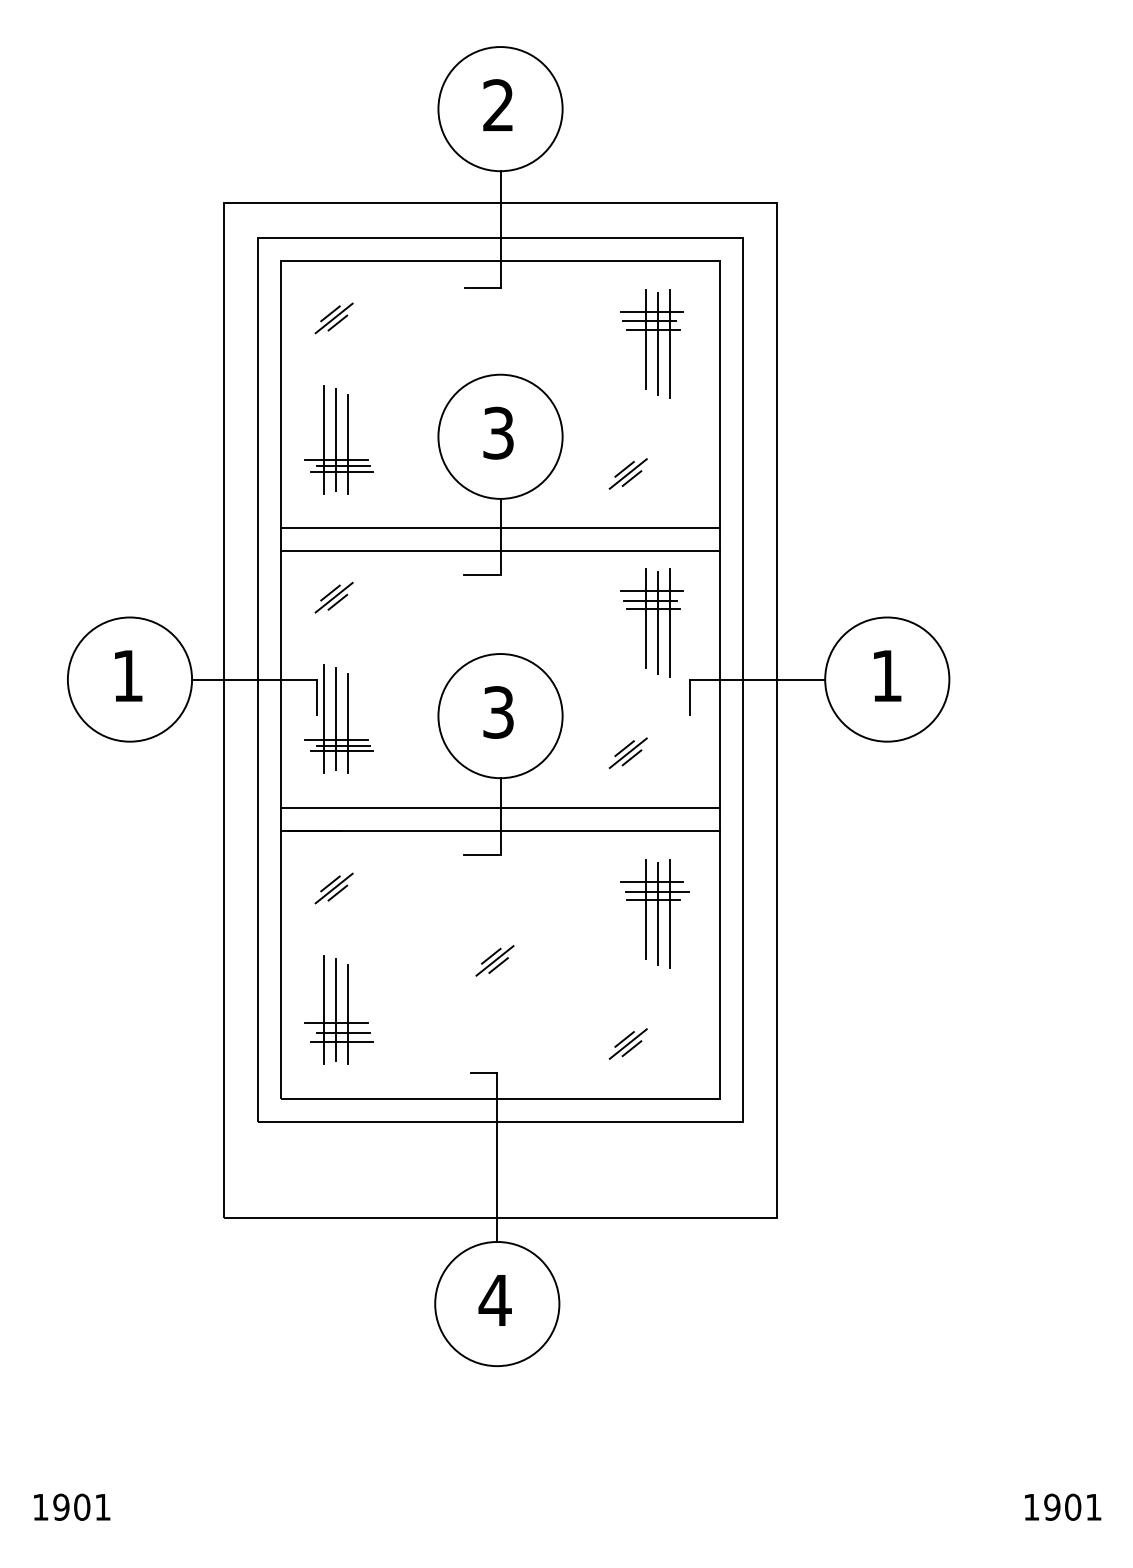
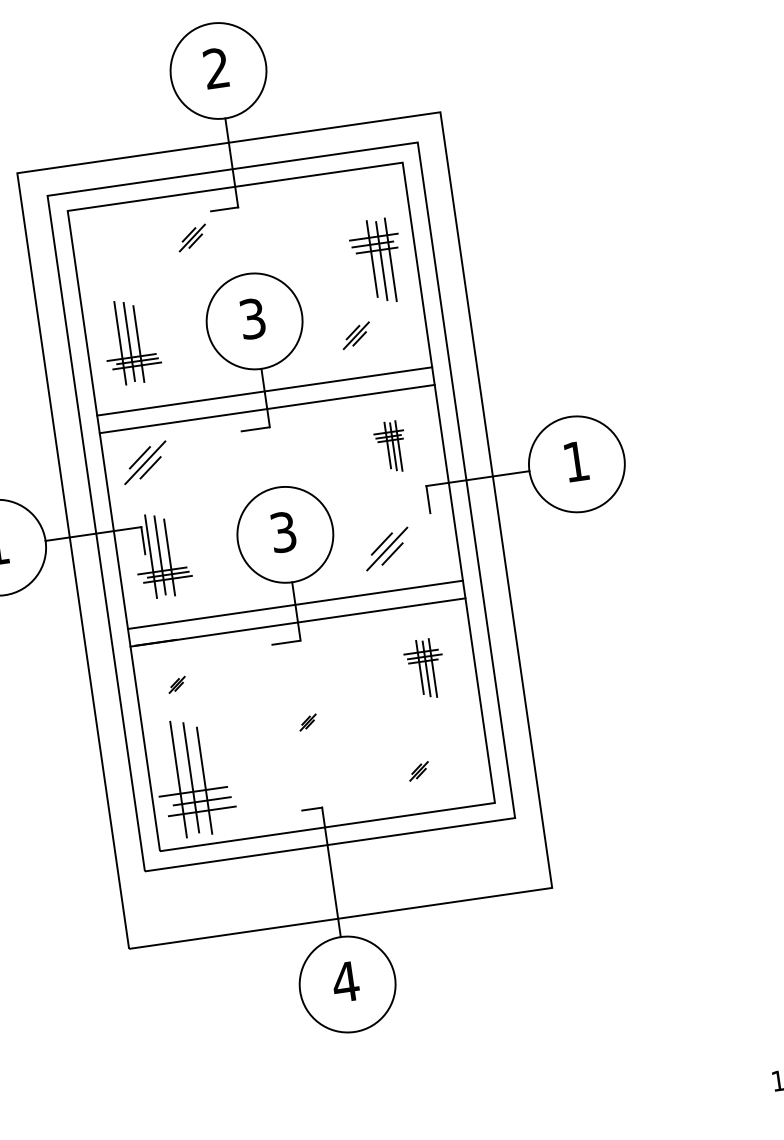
part: (333, 318) -> (191, 238), moved
part: (651, 343) -> (376, 261), moved
part: (333, 597) -> (144, 462), size x1.6
part: (651, 622) -> (390, 446), size x0.6
part: (627, 753) -> (386, 549), size x1.6
part: (333, 888) -> (176, 684), size x0.6
part: (654, 913) -> (424, 668), size x0.7
part: (494, 960) -> (307, 722), size x0.6
part: (338, 1009) -> (193, 776), size x1.4
part: (627, 1043) -> (418, 771), size x0.7

